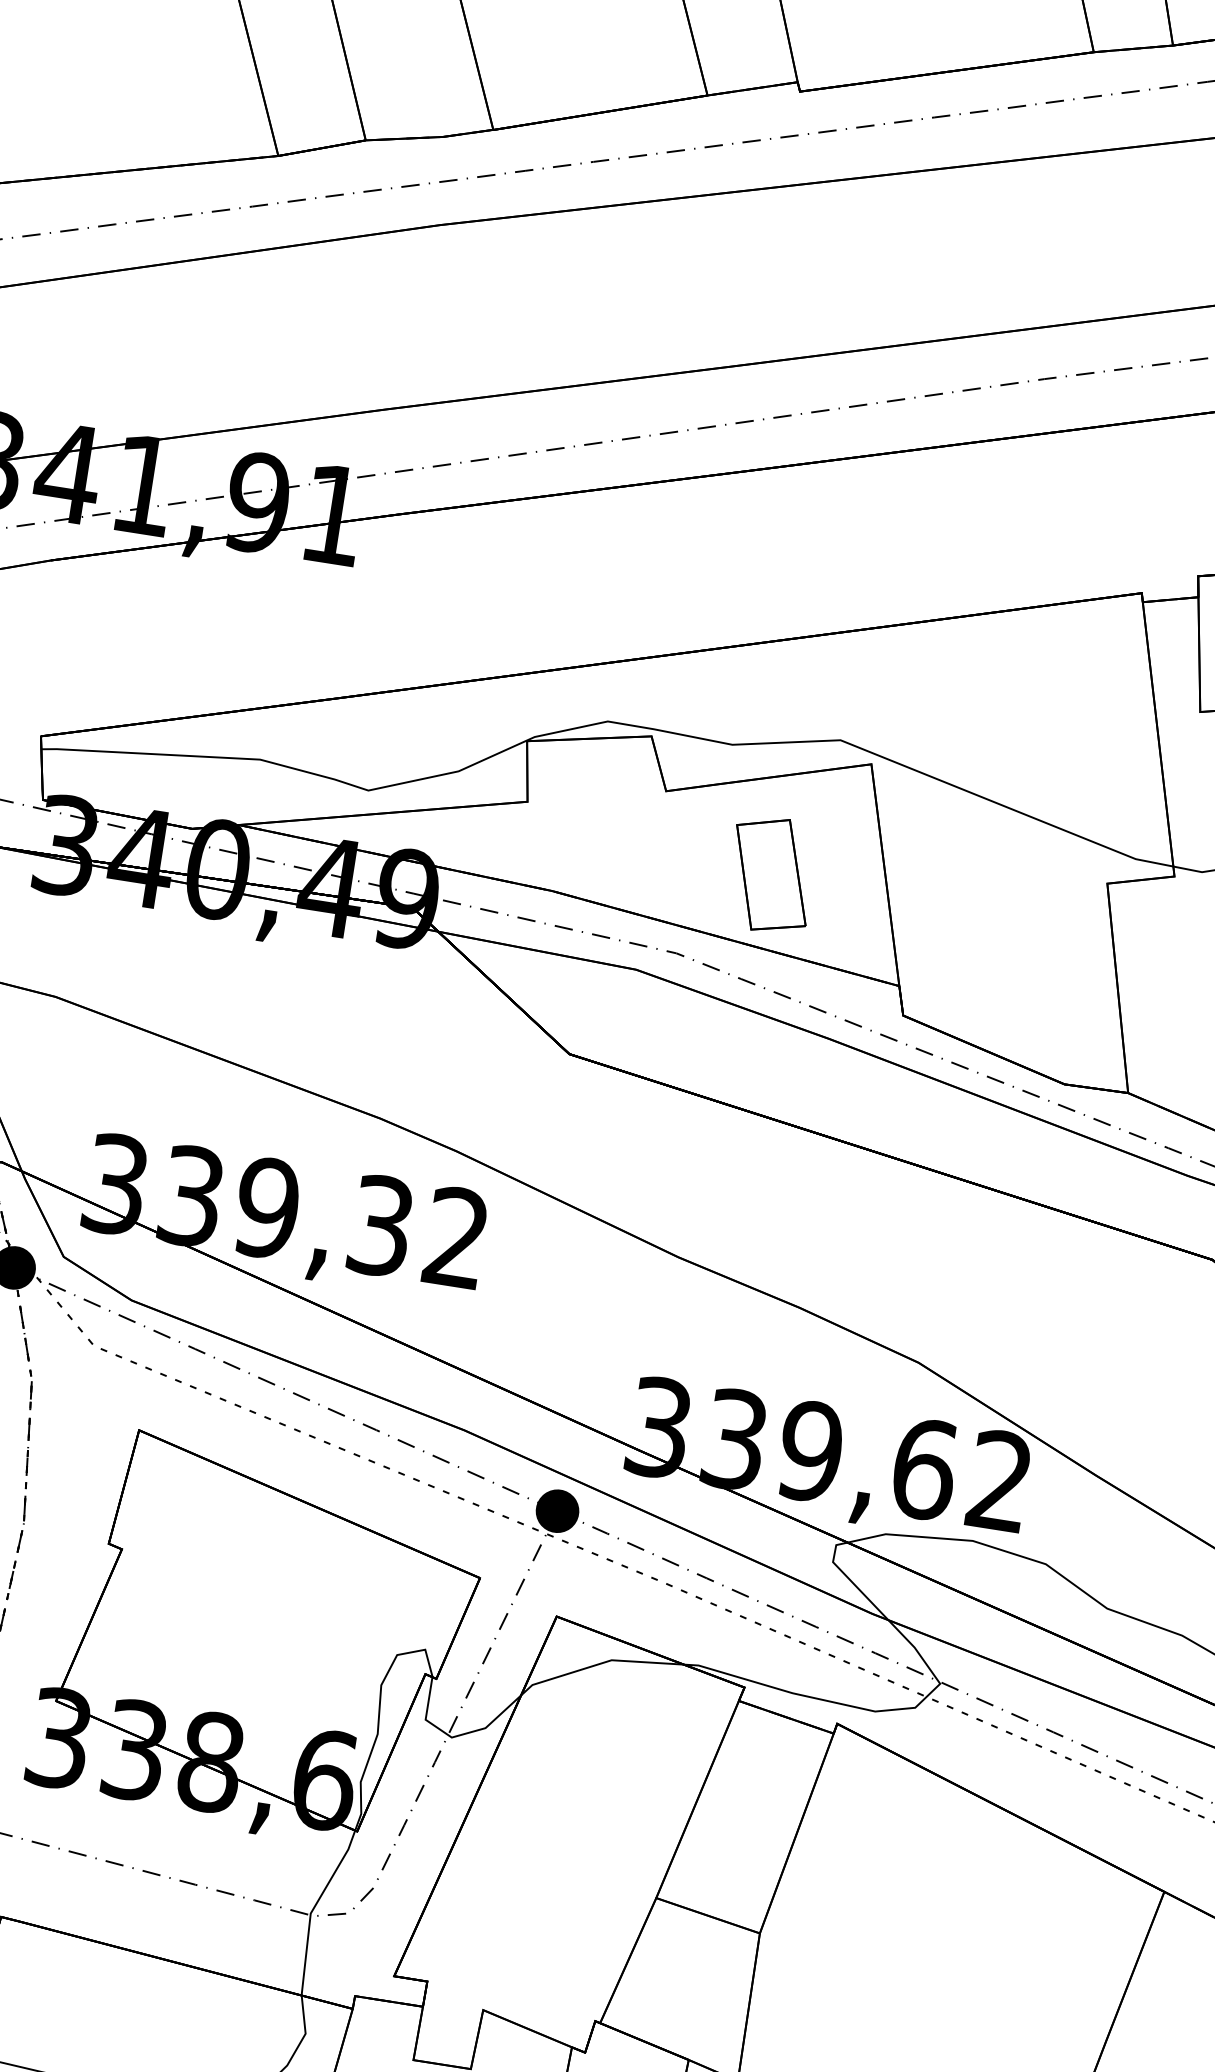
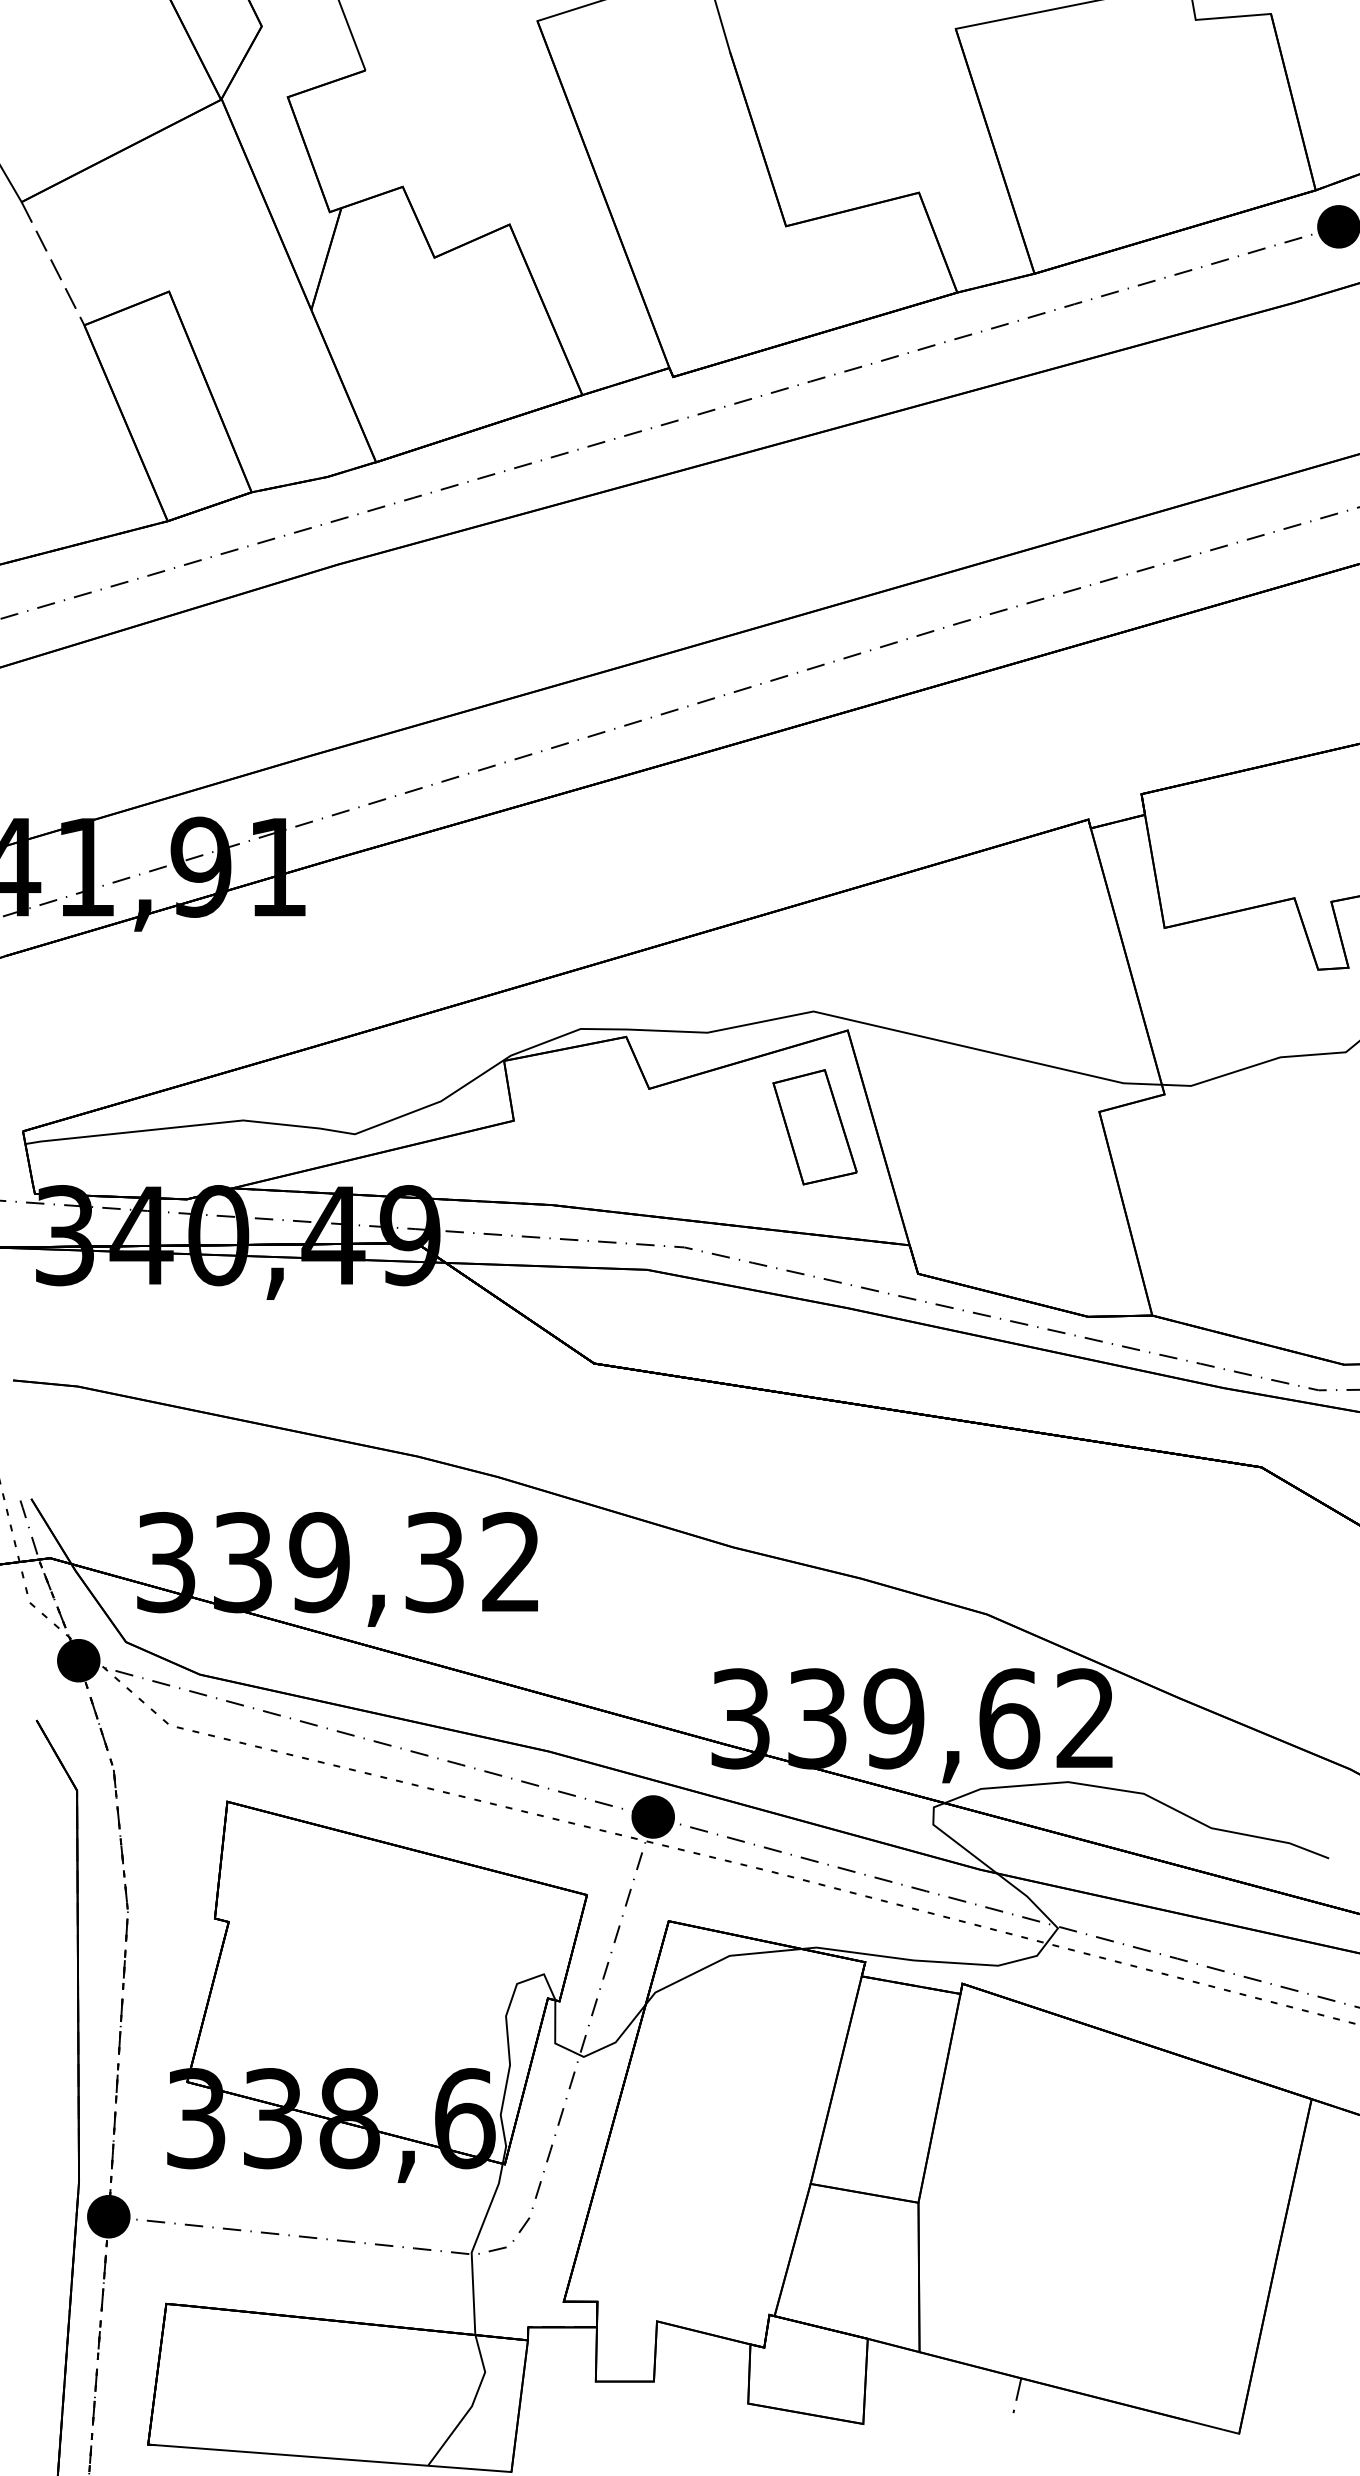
part: (770, 875) -> (814, 1127), moved

